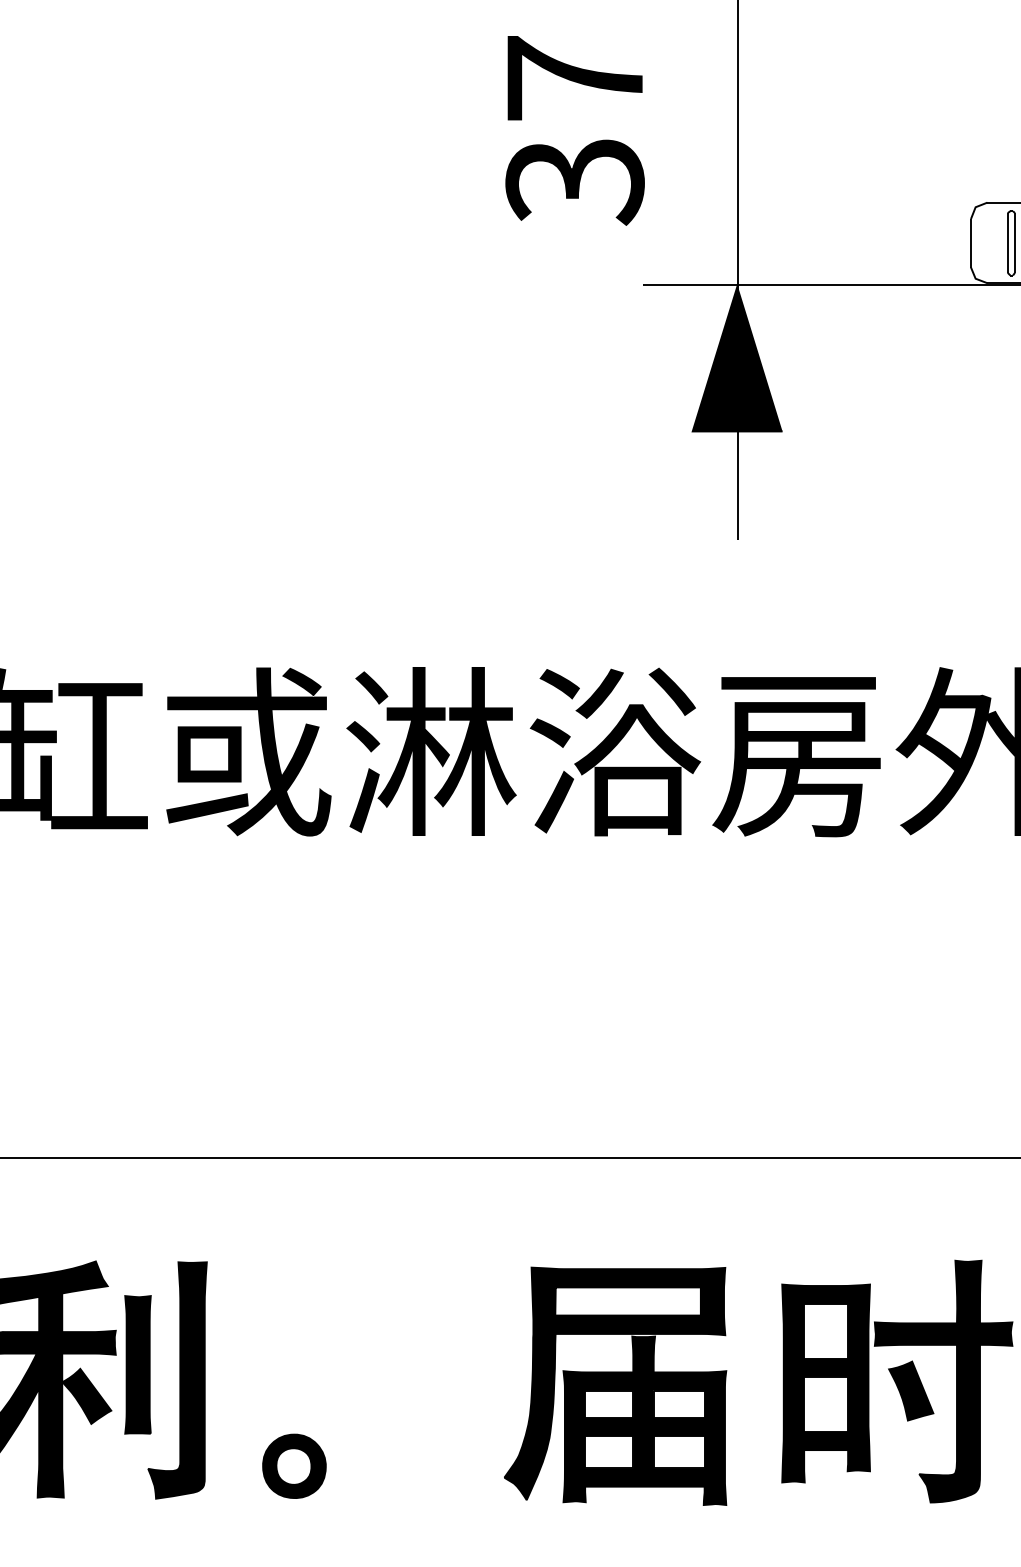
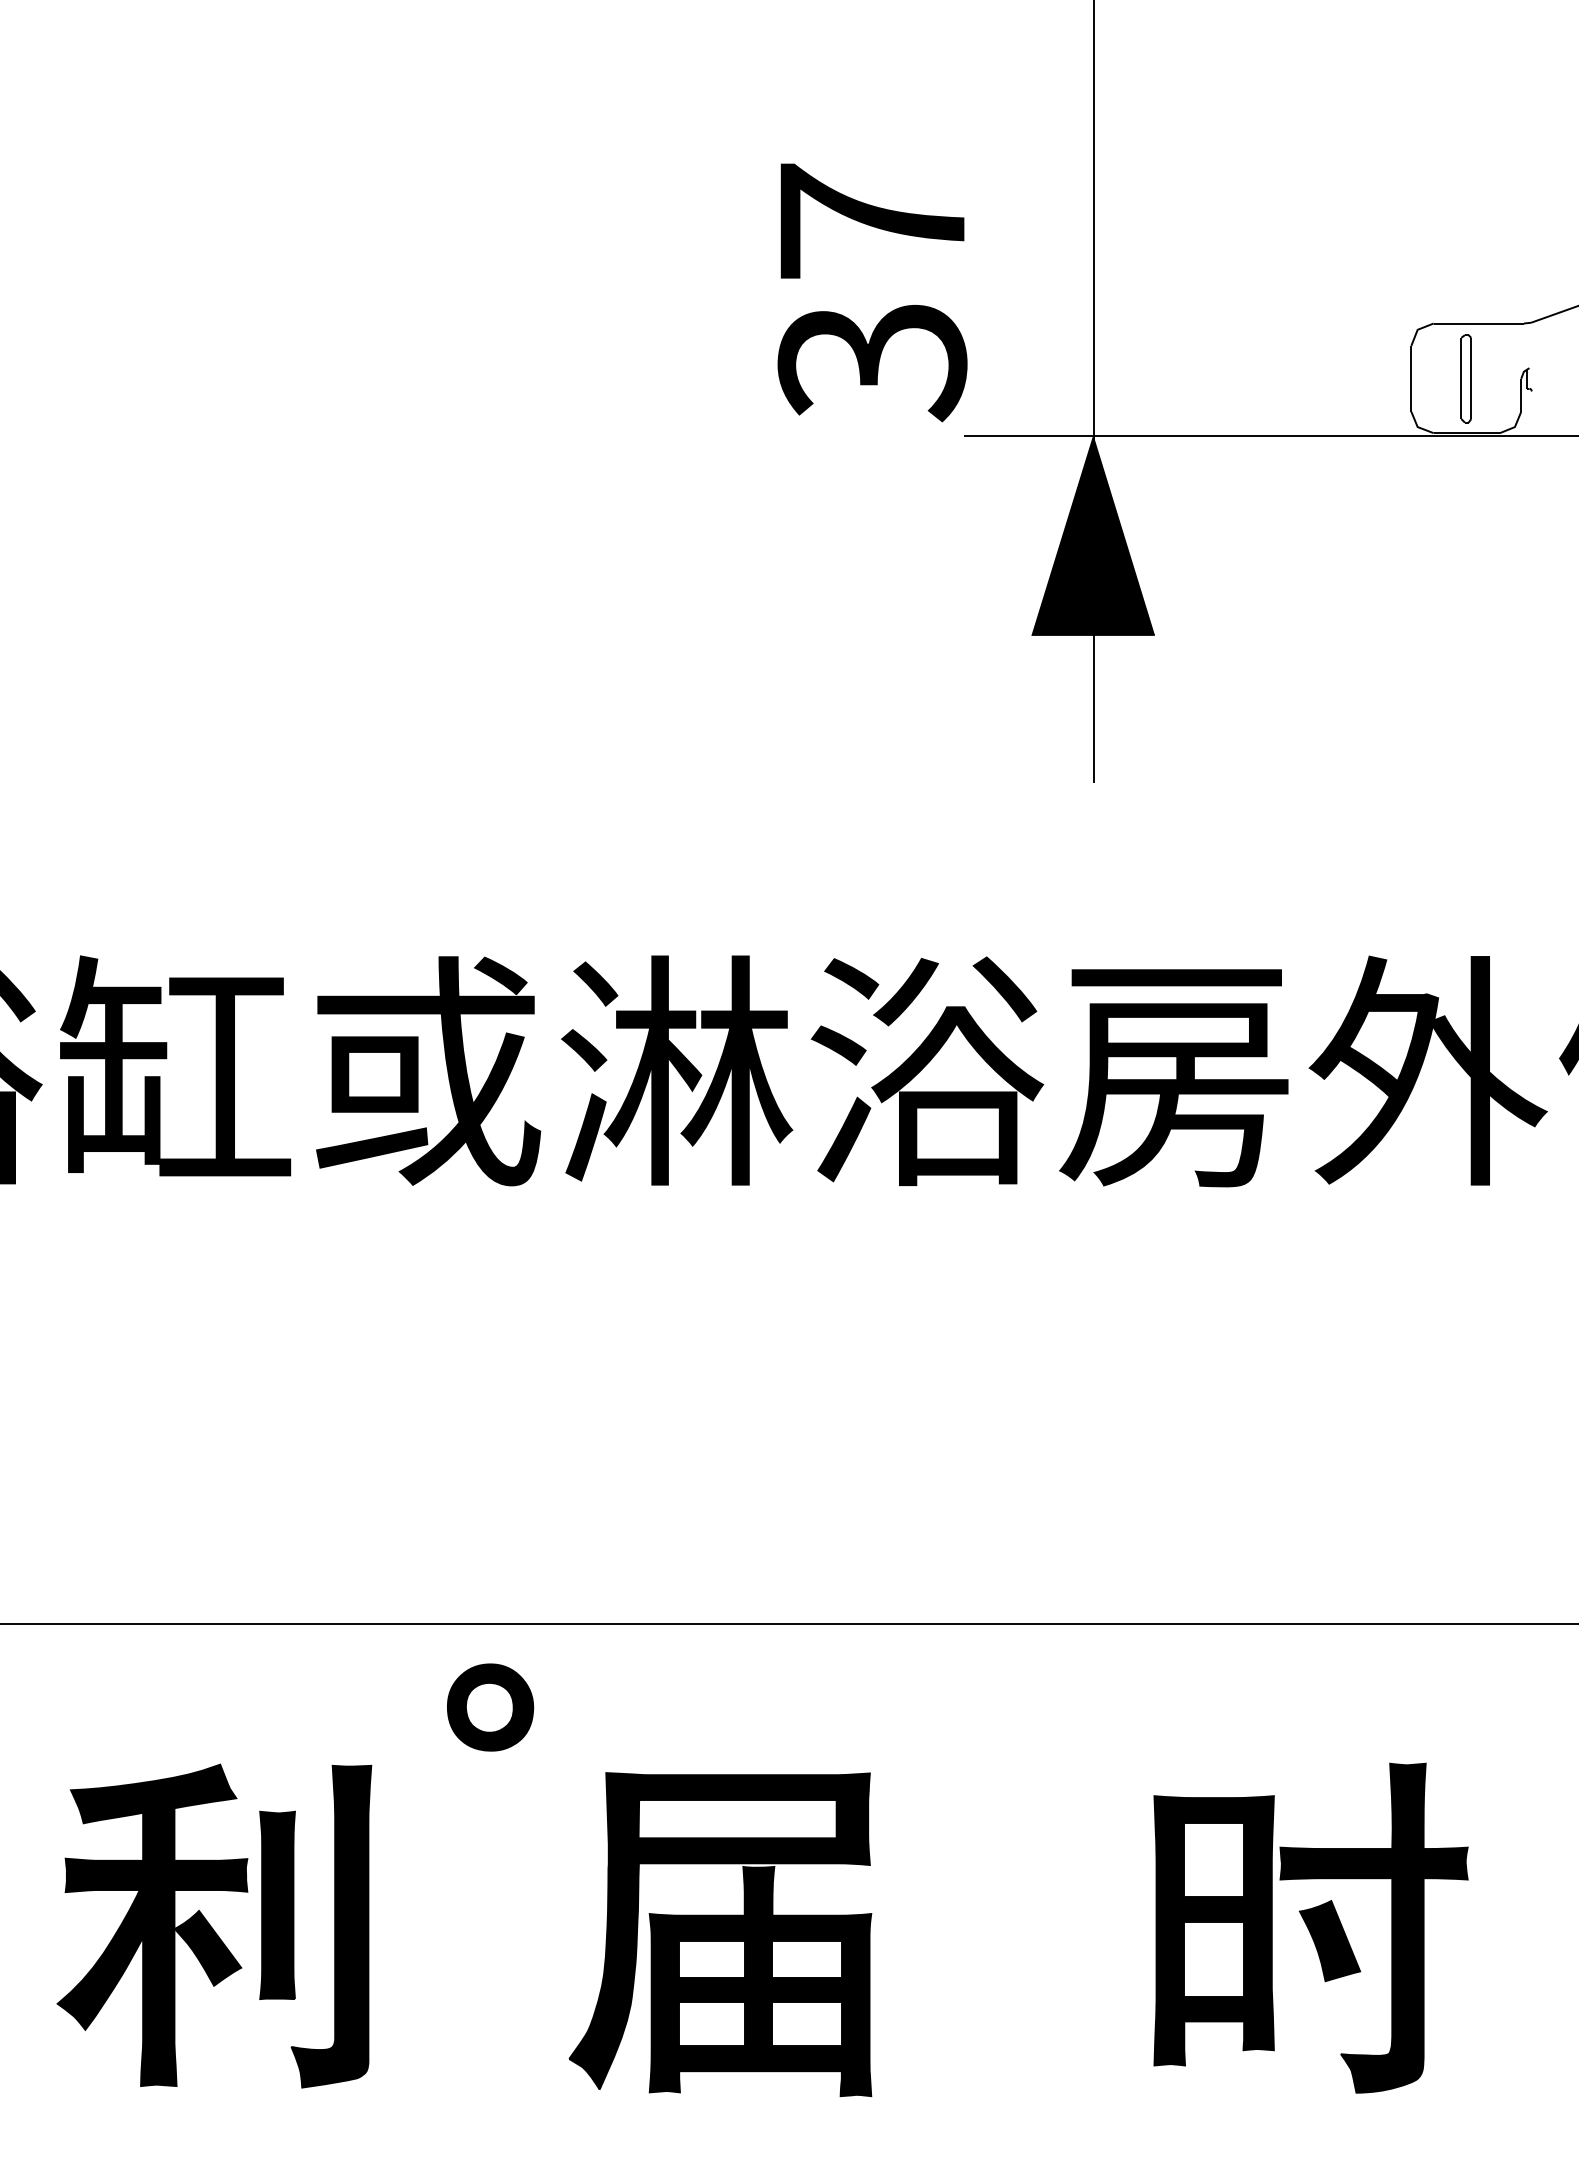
text: (575, 130) -> (872, 292), moved
part: (615, 1386) -> (720, 1934), moved
part: (294, 1466) -> (490, 1707), moved

